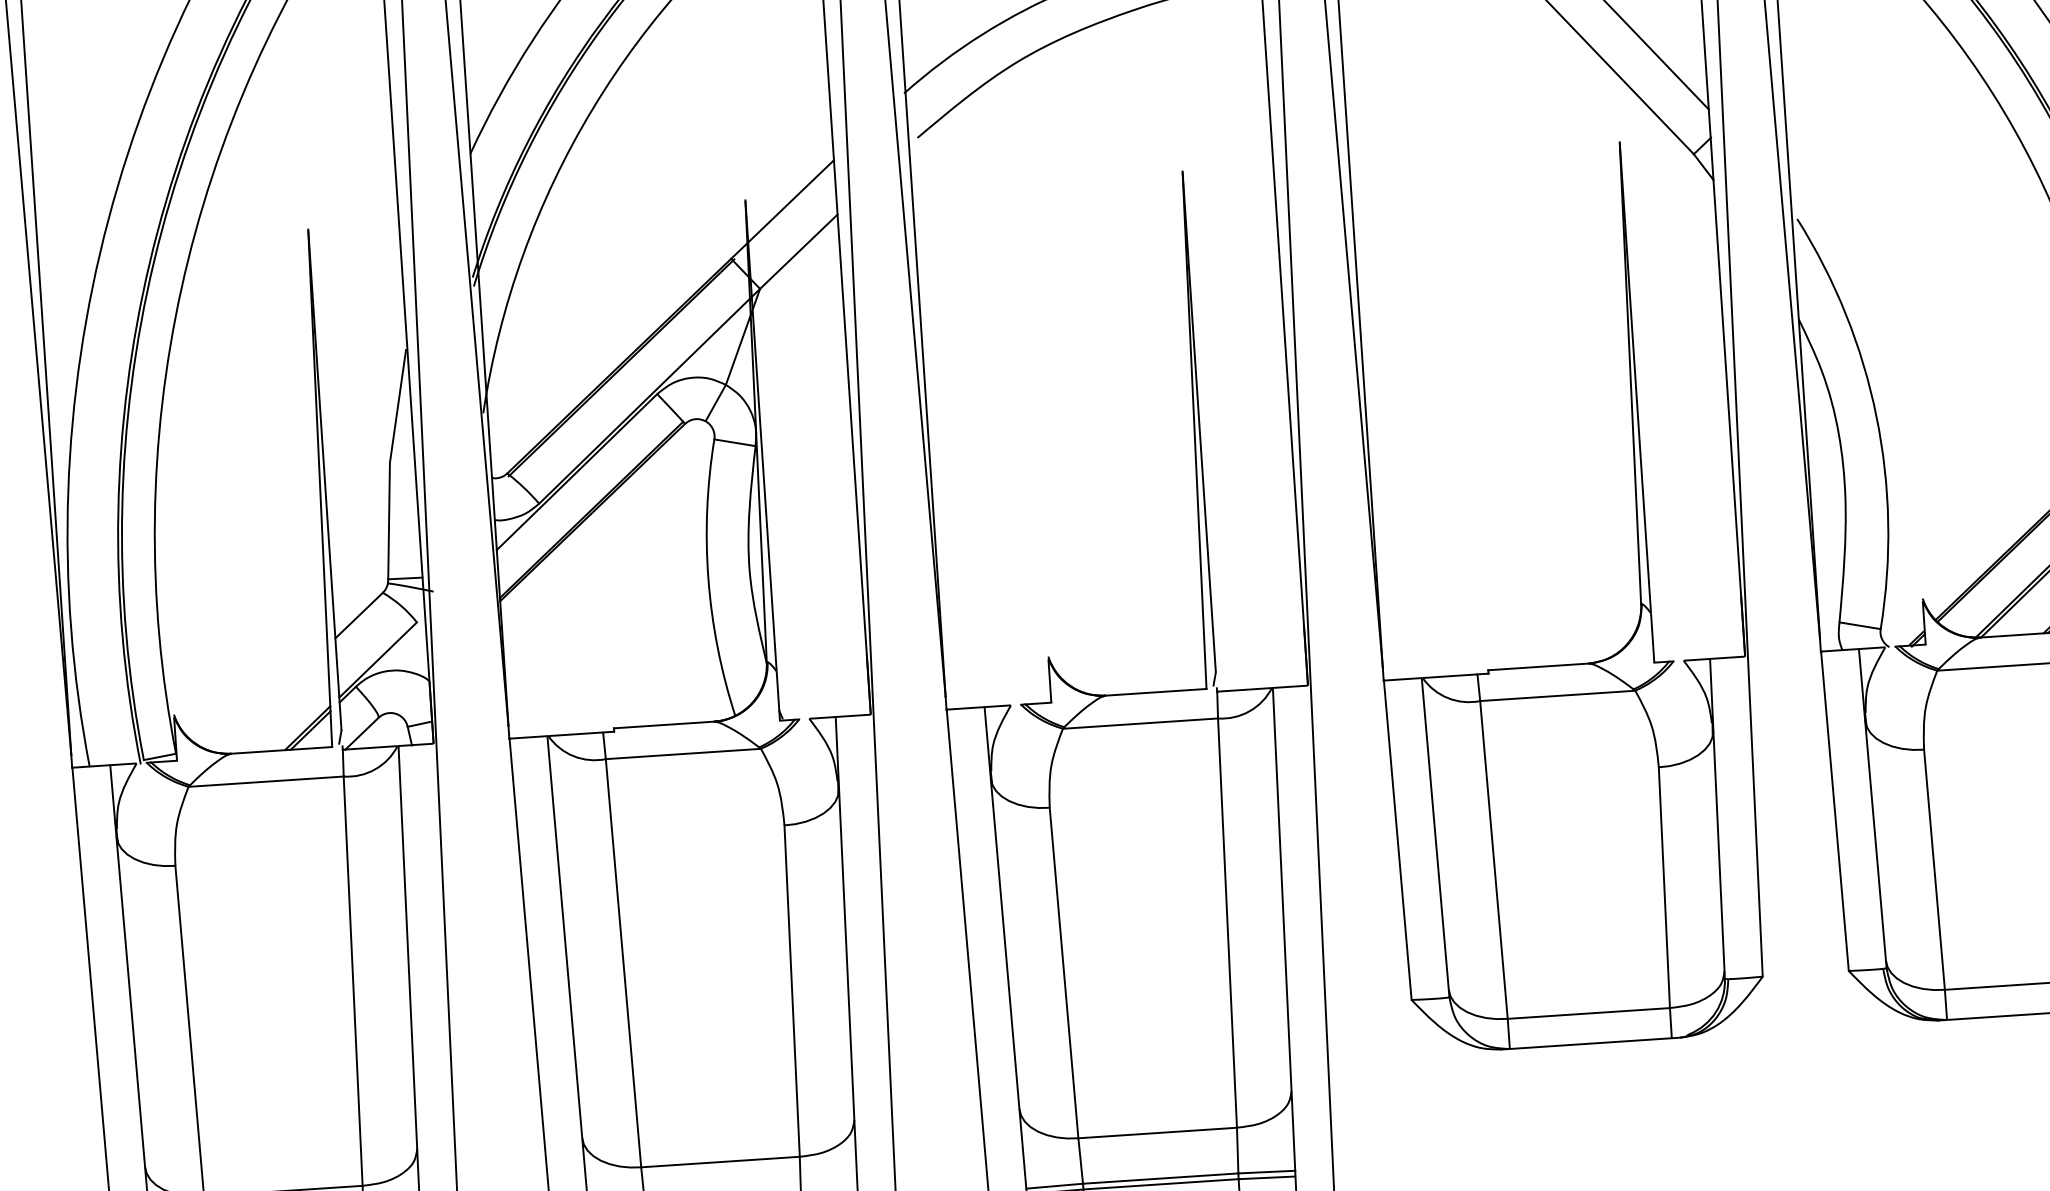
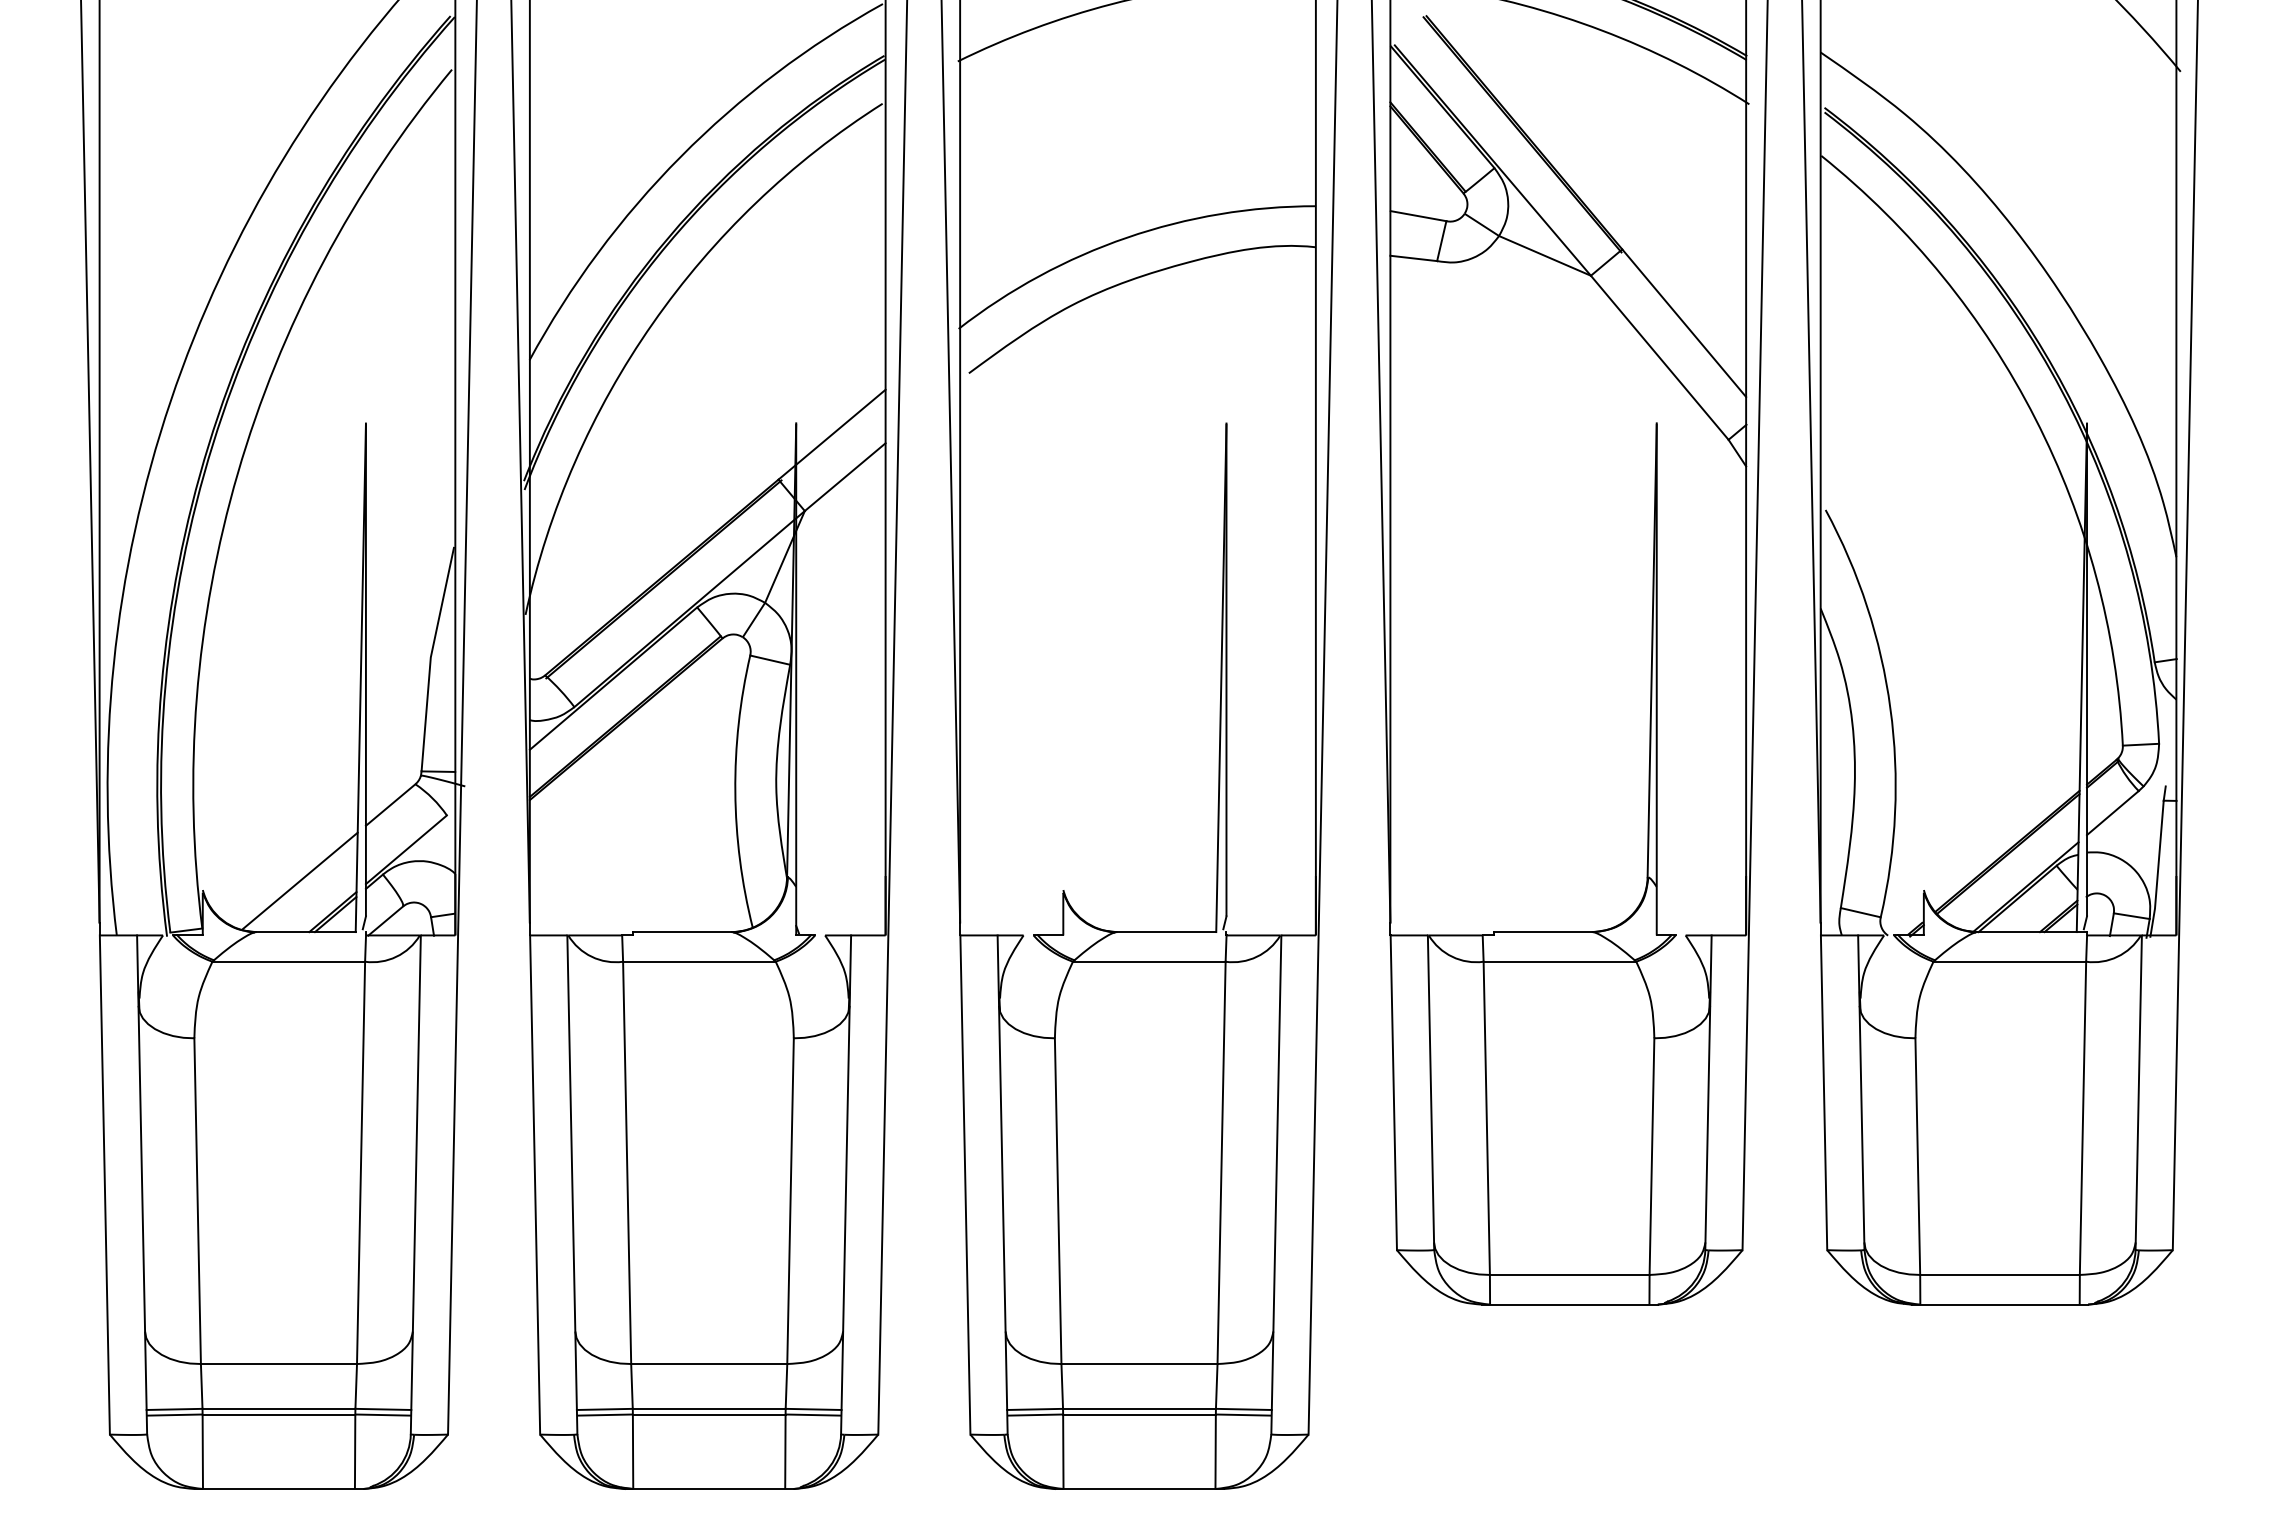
line: (271, 698) -> (299, 880), added

